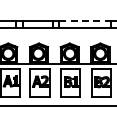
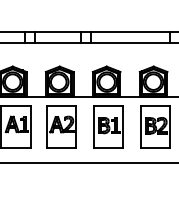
line: (85, 20) -> (130, 31), dashed -> solid

